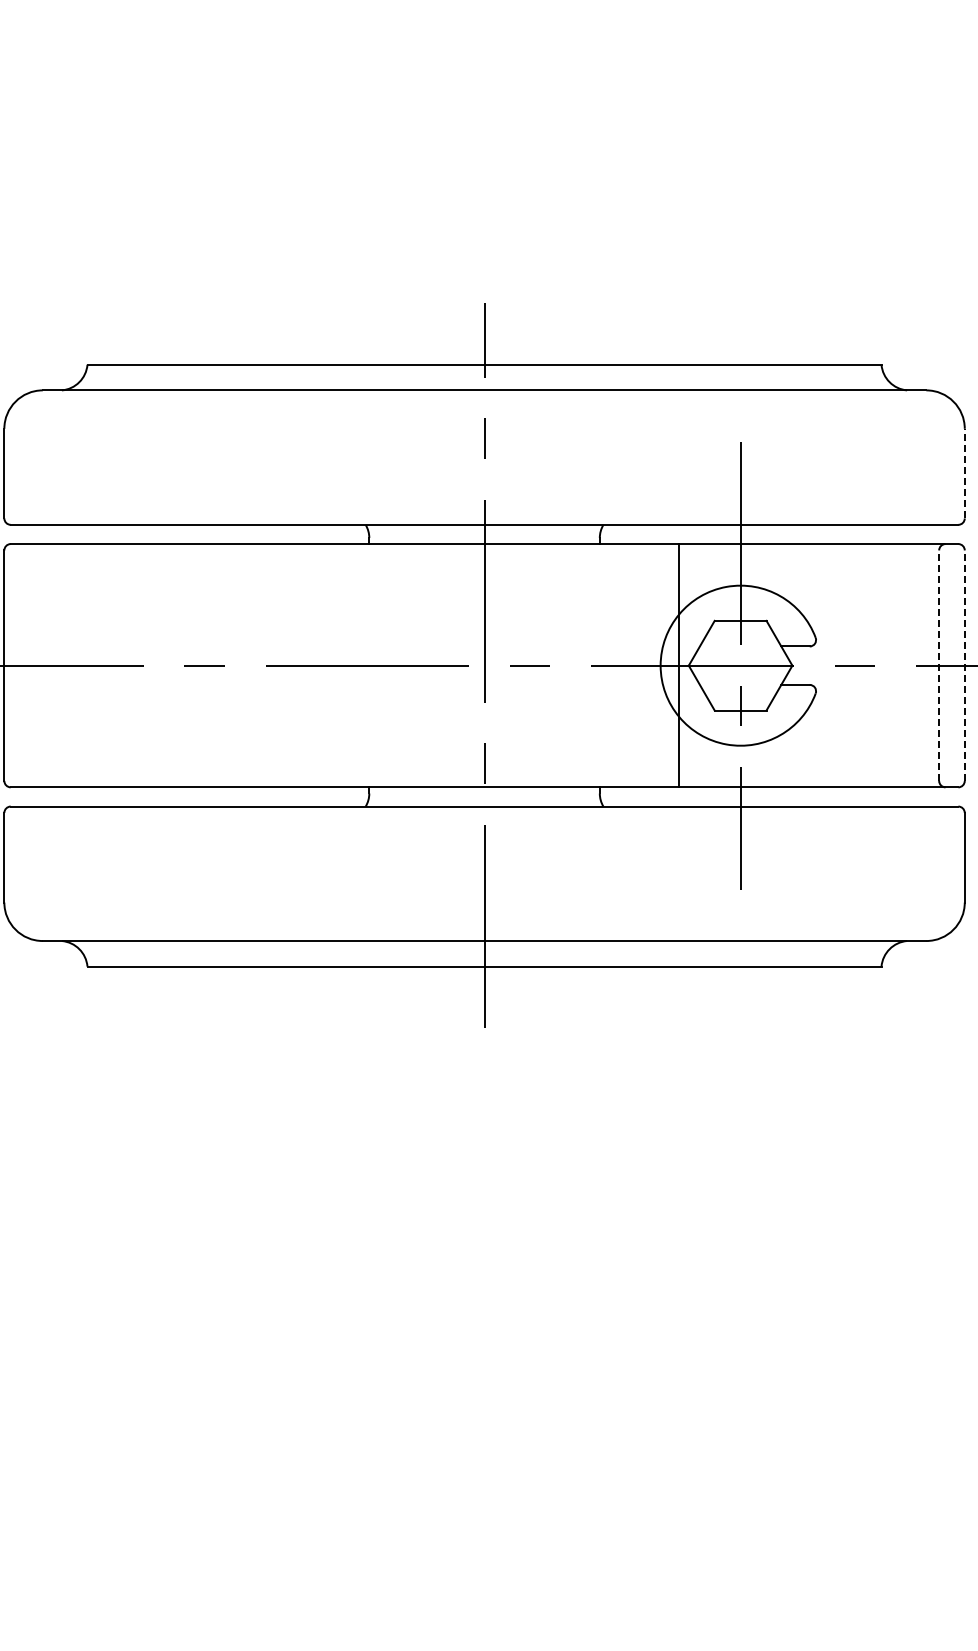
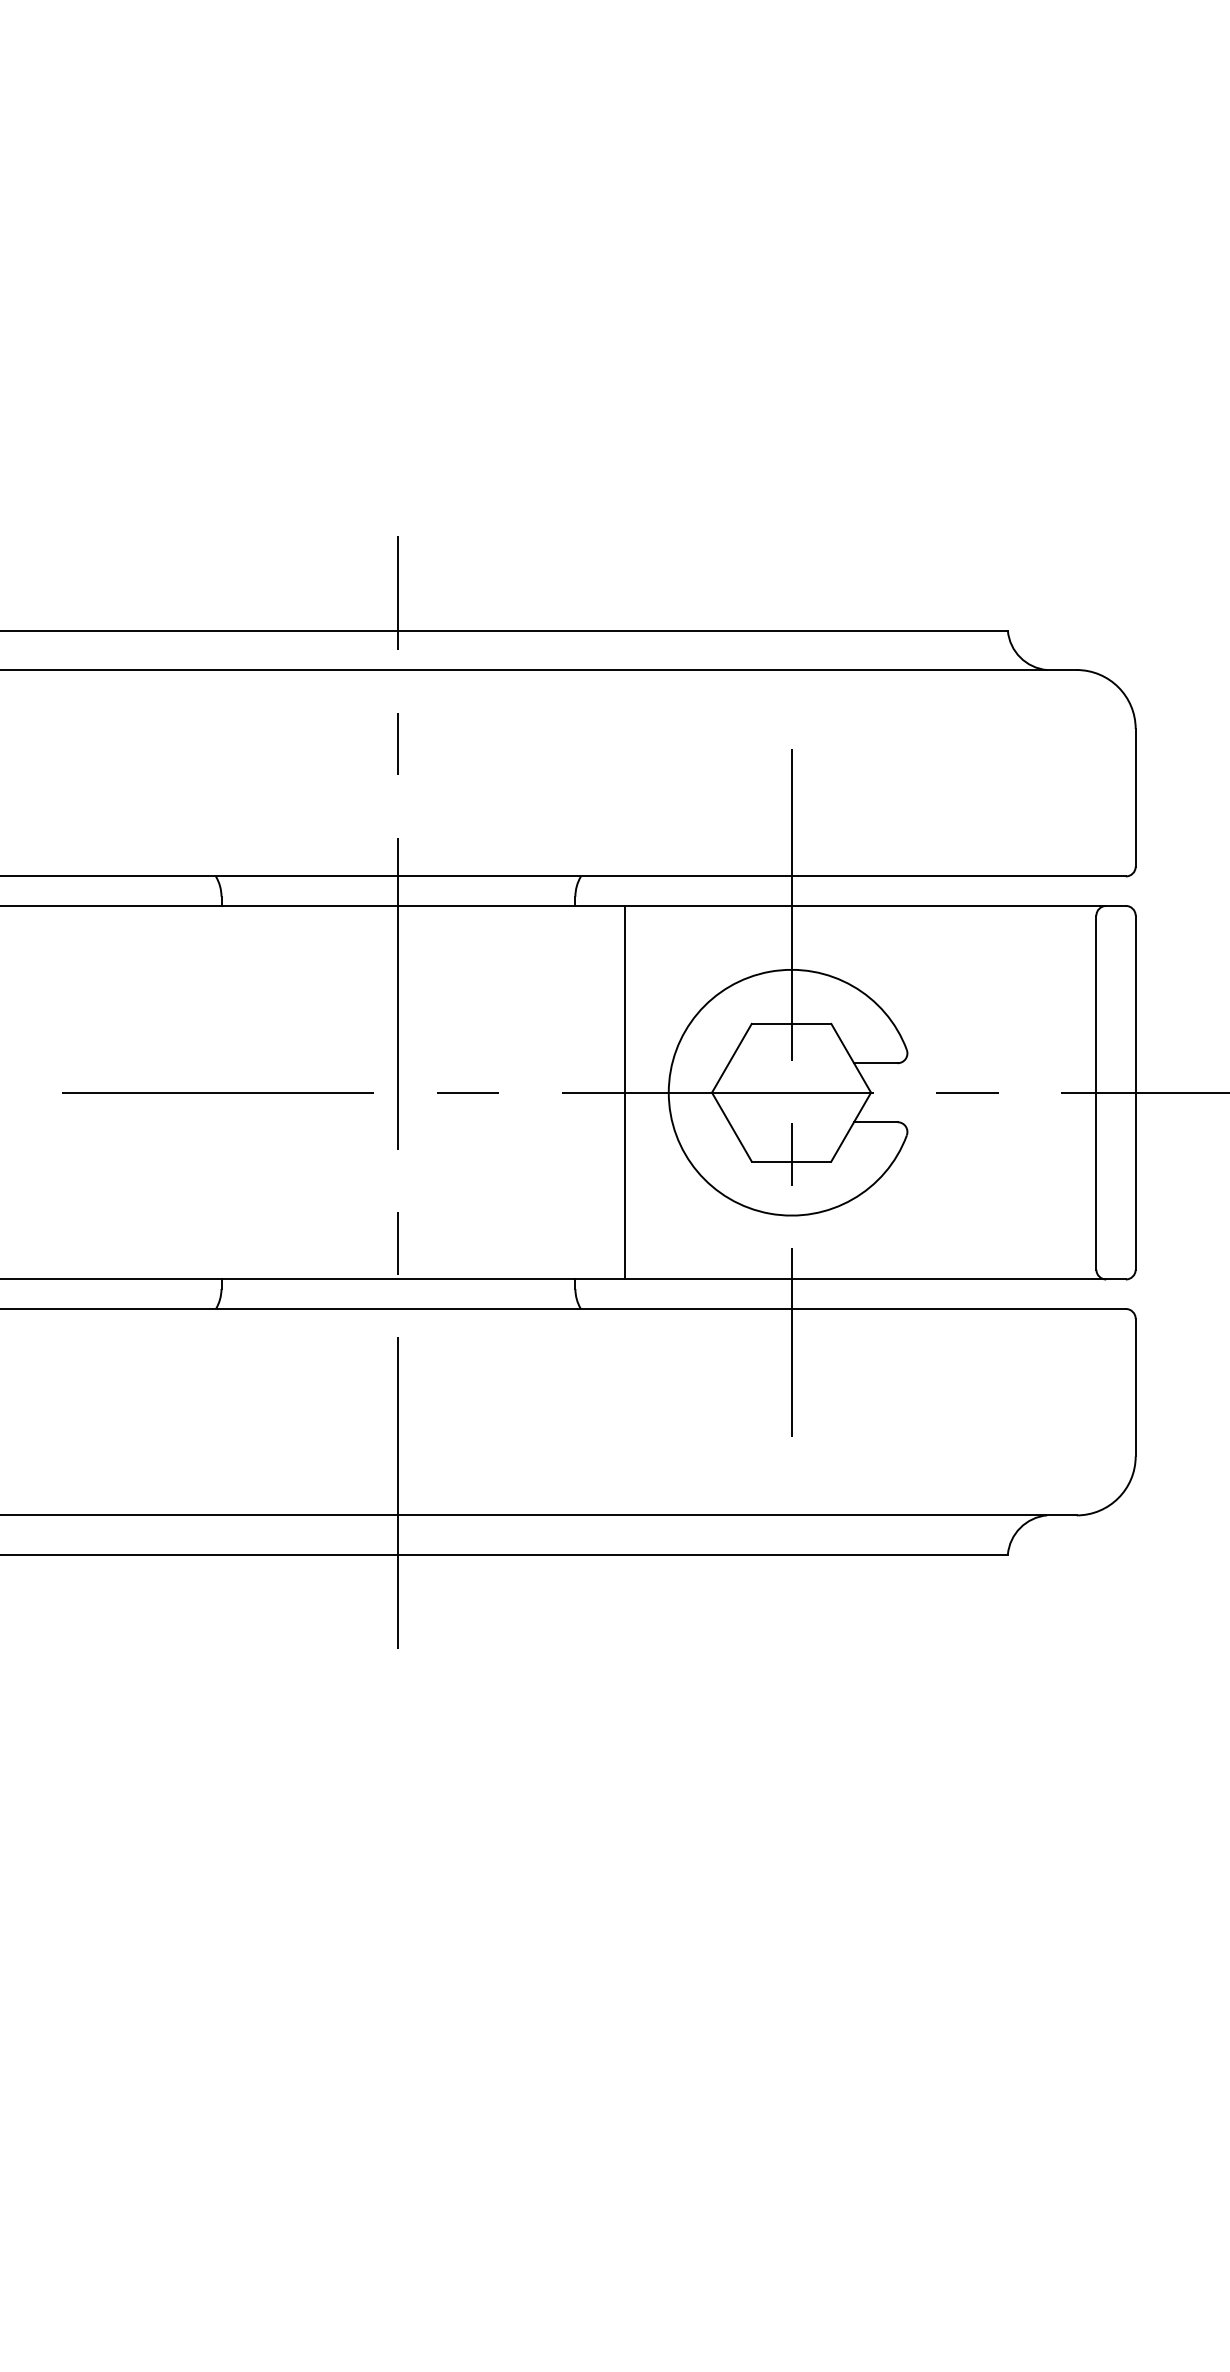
line: (964, 473) -> (1135, 797), dashed -> solid
line: (678, 665) -> (624, 1092), moved
line: (939, 665) -> (1096, 1092), dashed -> solid
line: (964, 665) -> (1135, 1092), dashed -> solid

